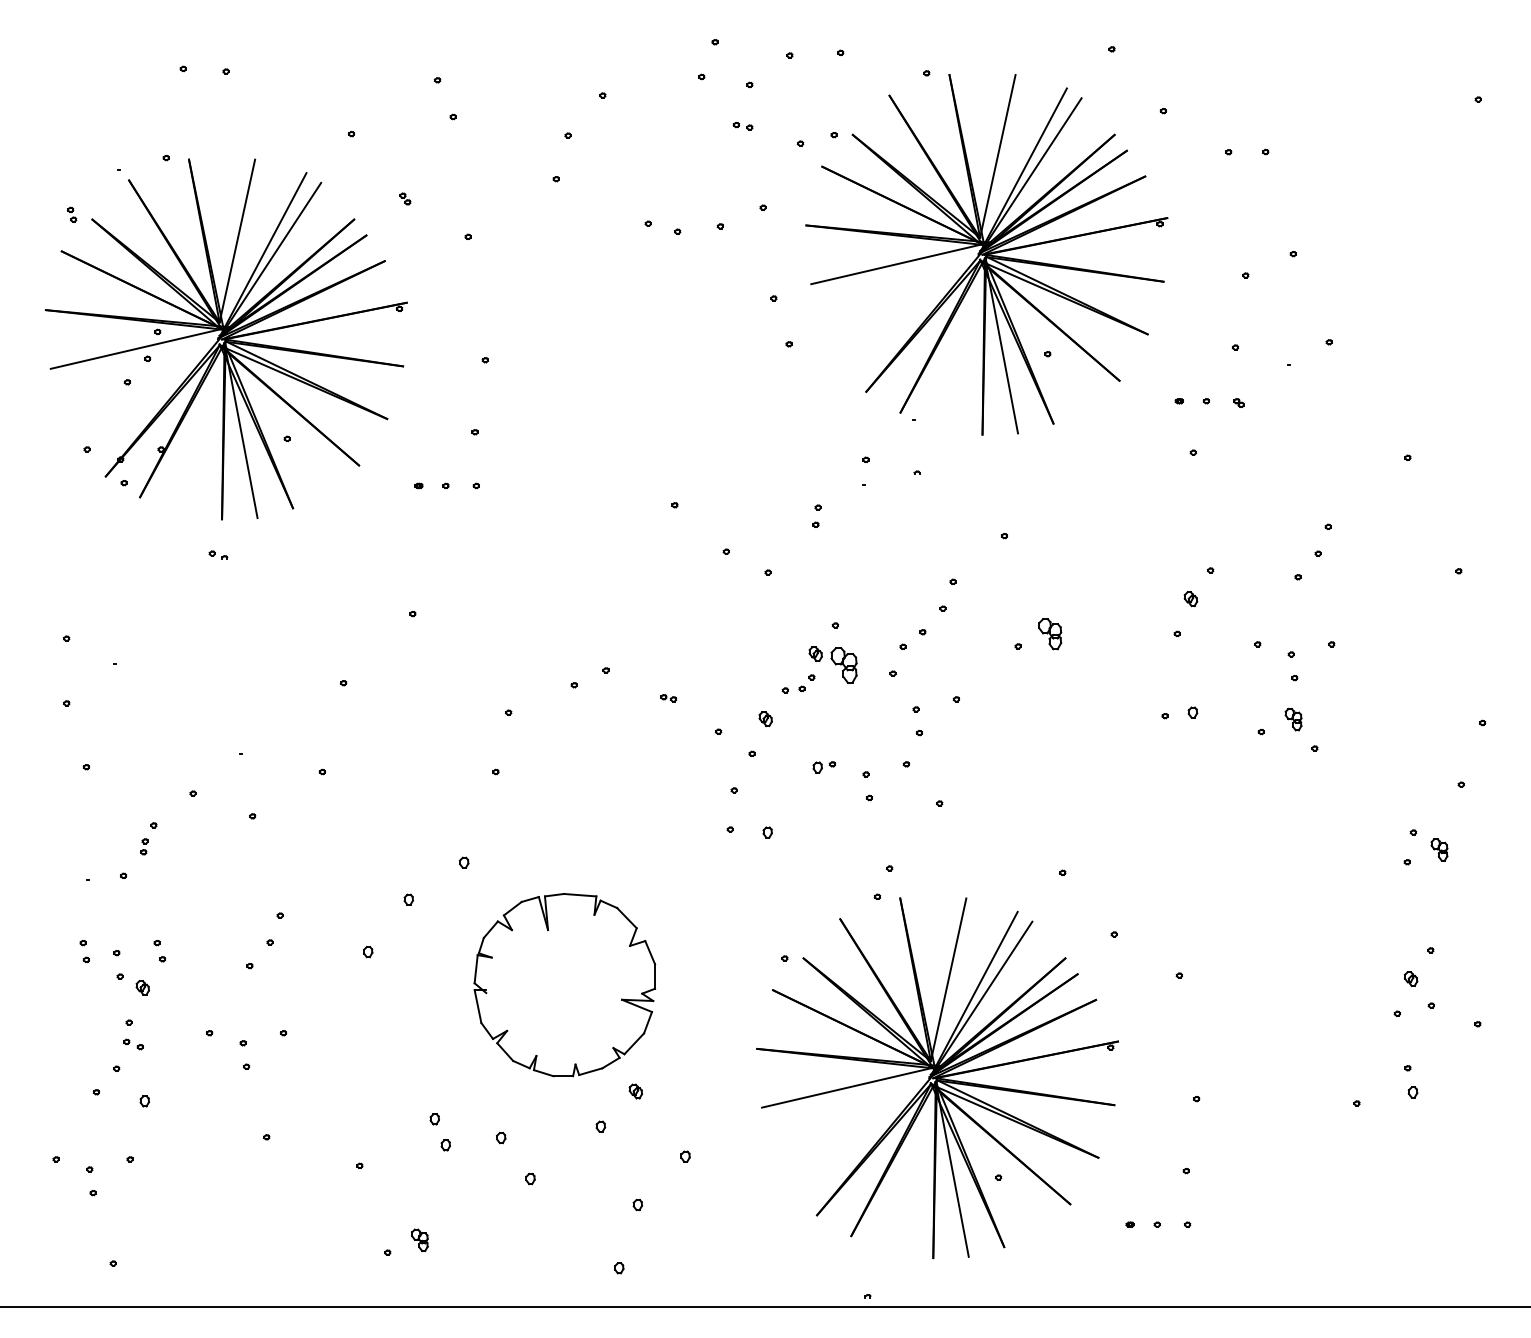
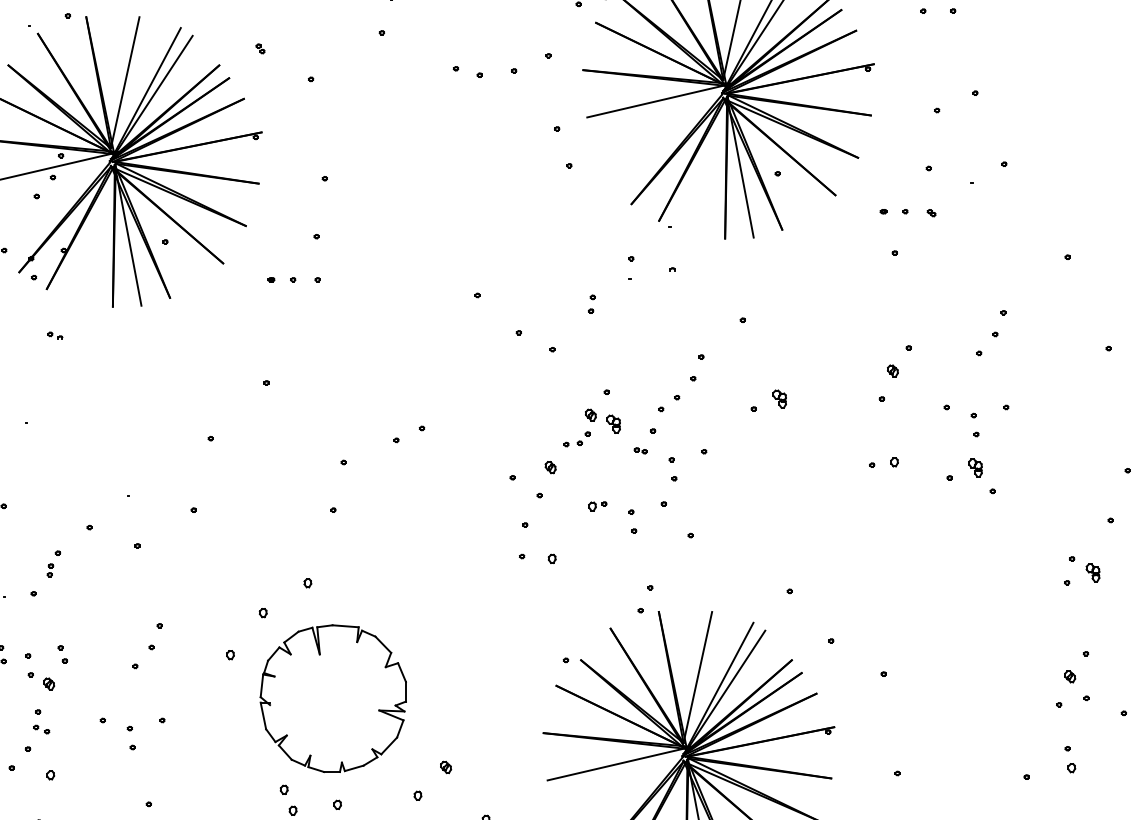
part: (218, 554) -> (55, 335), moved
part: (1050, 633) -> (779, 398), size x0.71
part: (843, 664) -> (613, 423), size x0.62
part: (668, 698) -> (640, 451), moved
part: (564, 985) -> (333, 698), moved

